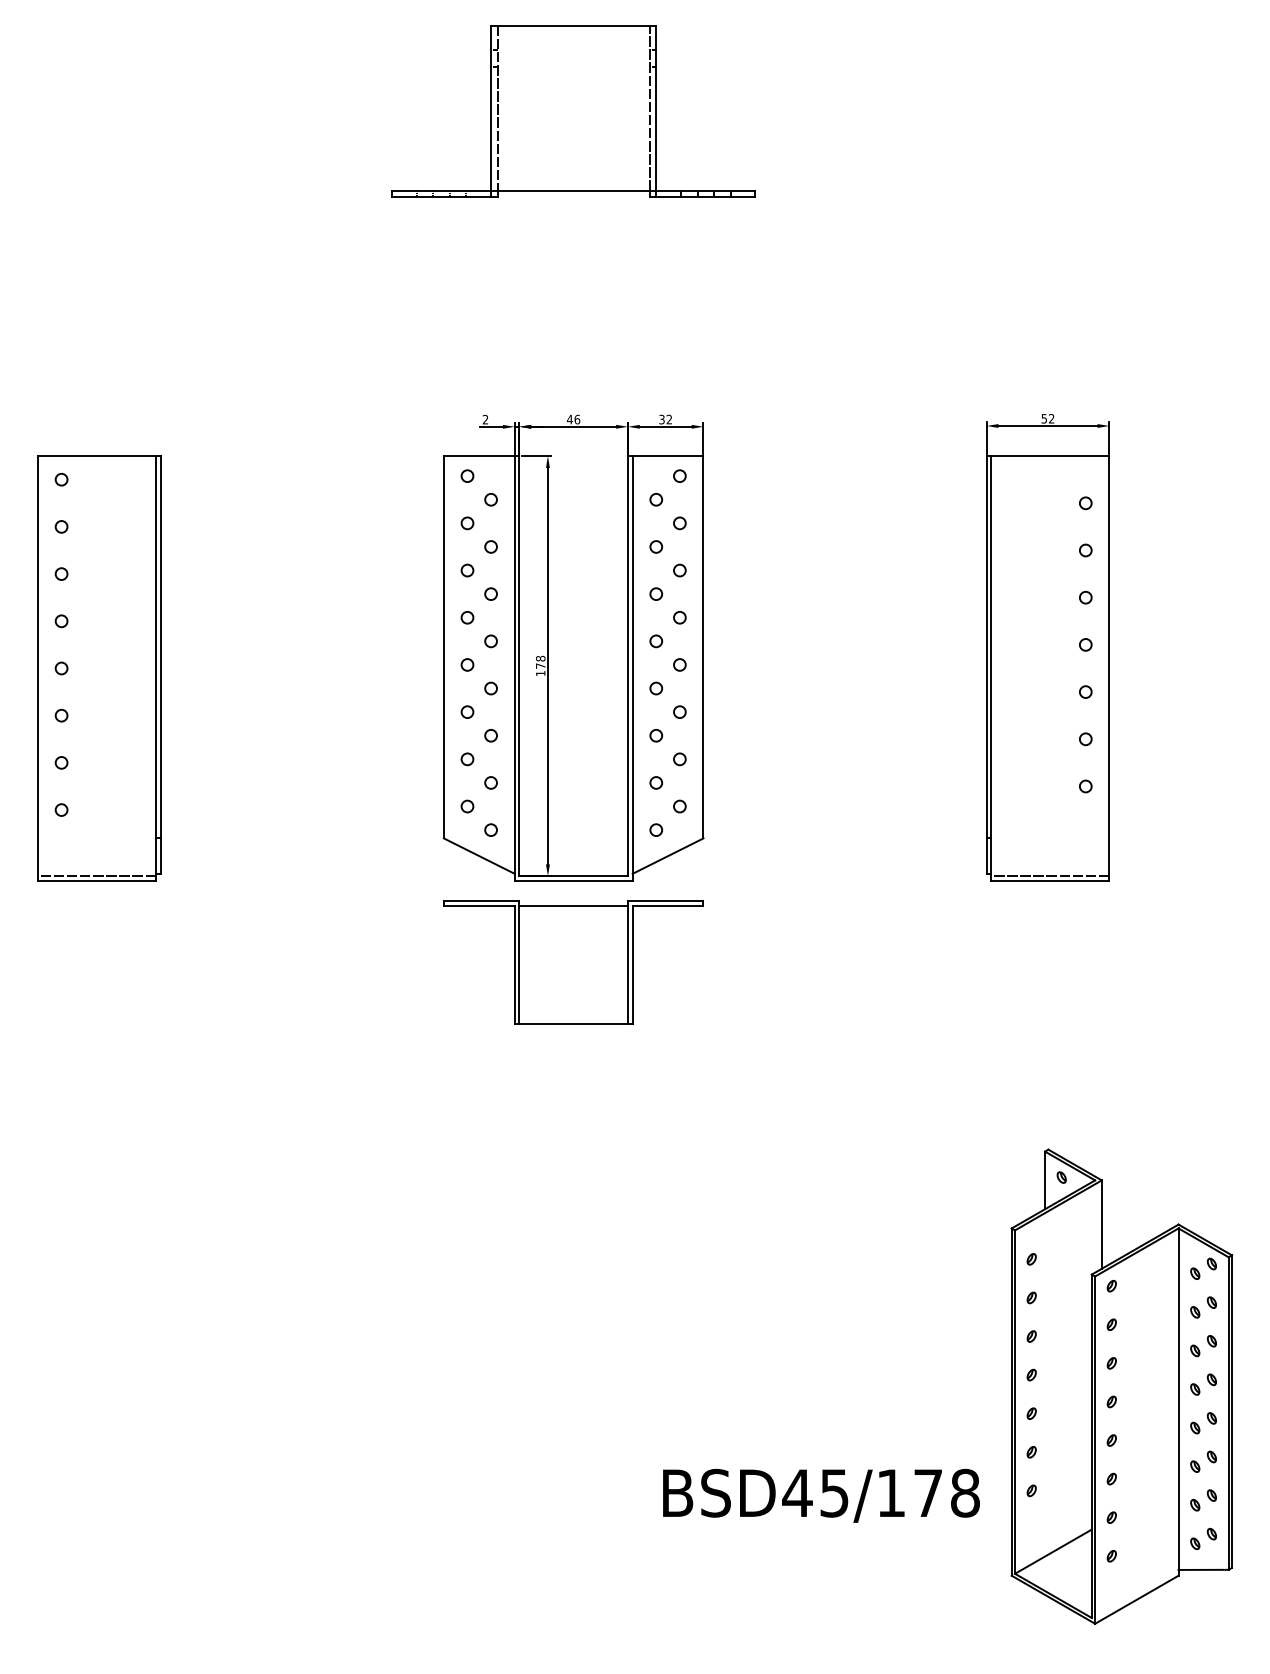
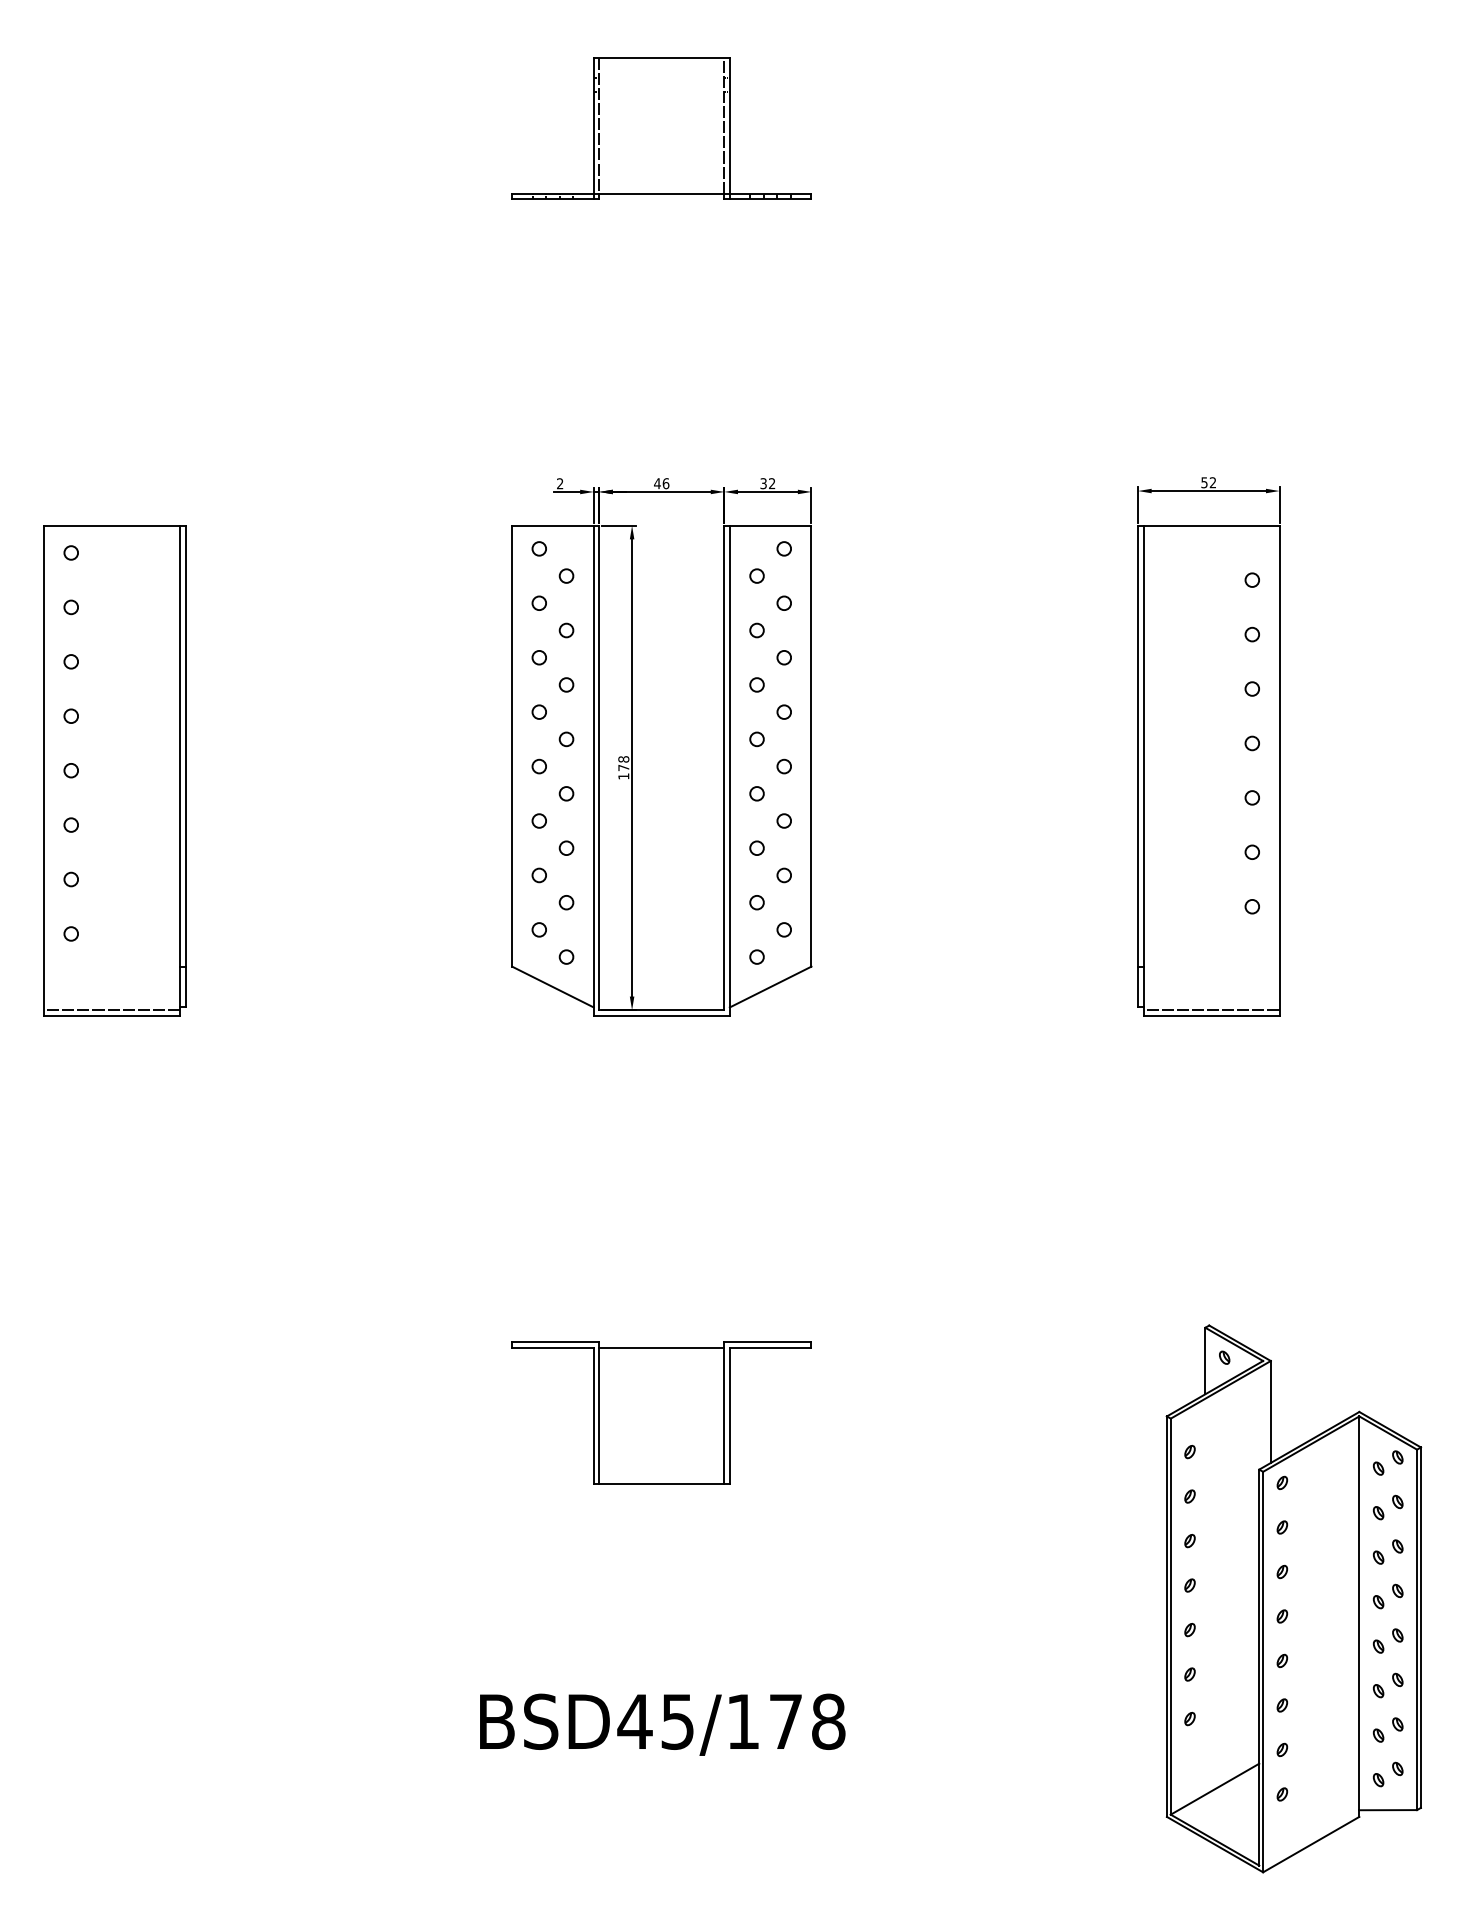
part: (573, 111) -> (661, 128), size x0.71
part: (573, 962) -> (661, 1413), moved
text: (821, 1495) -> (662, 1724), moved

